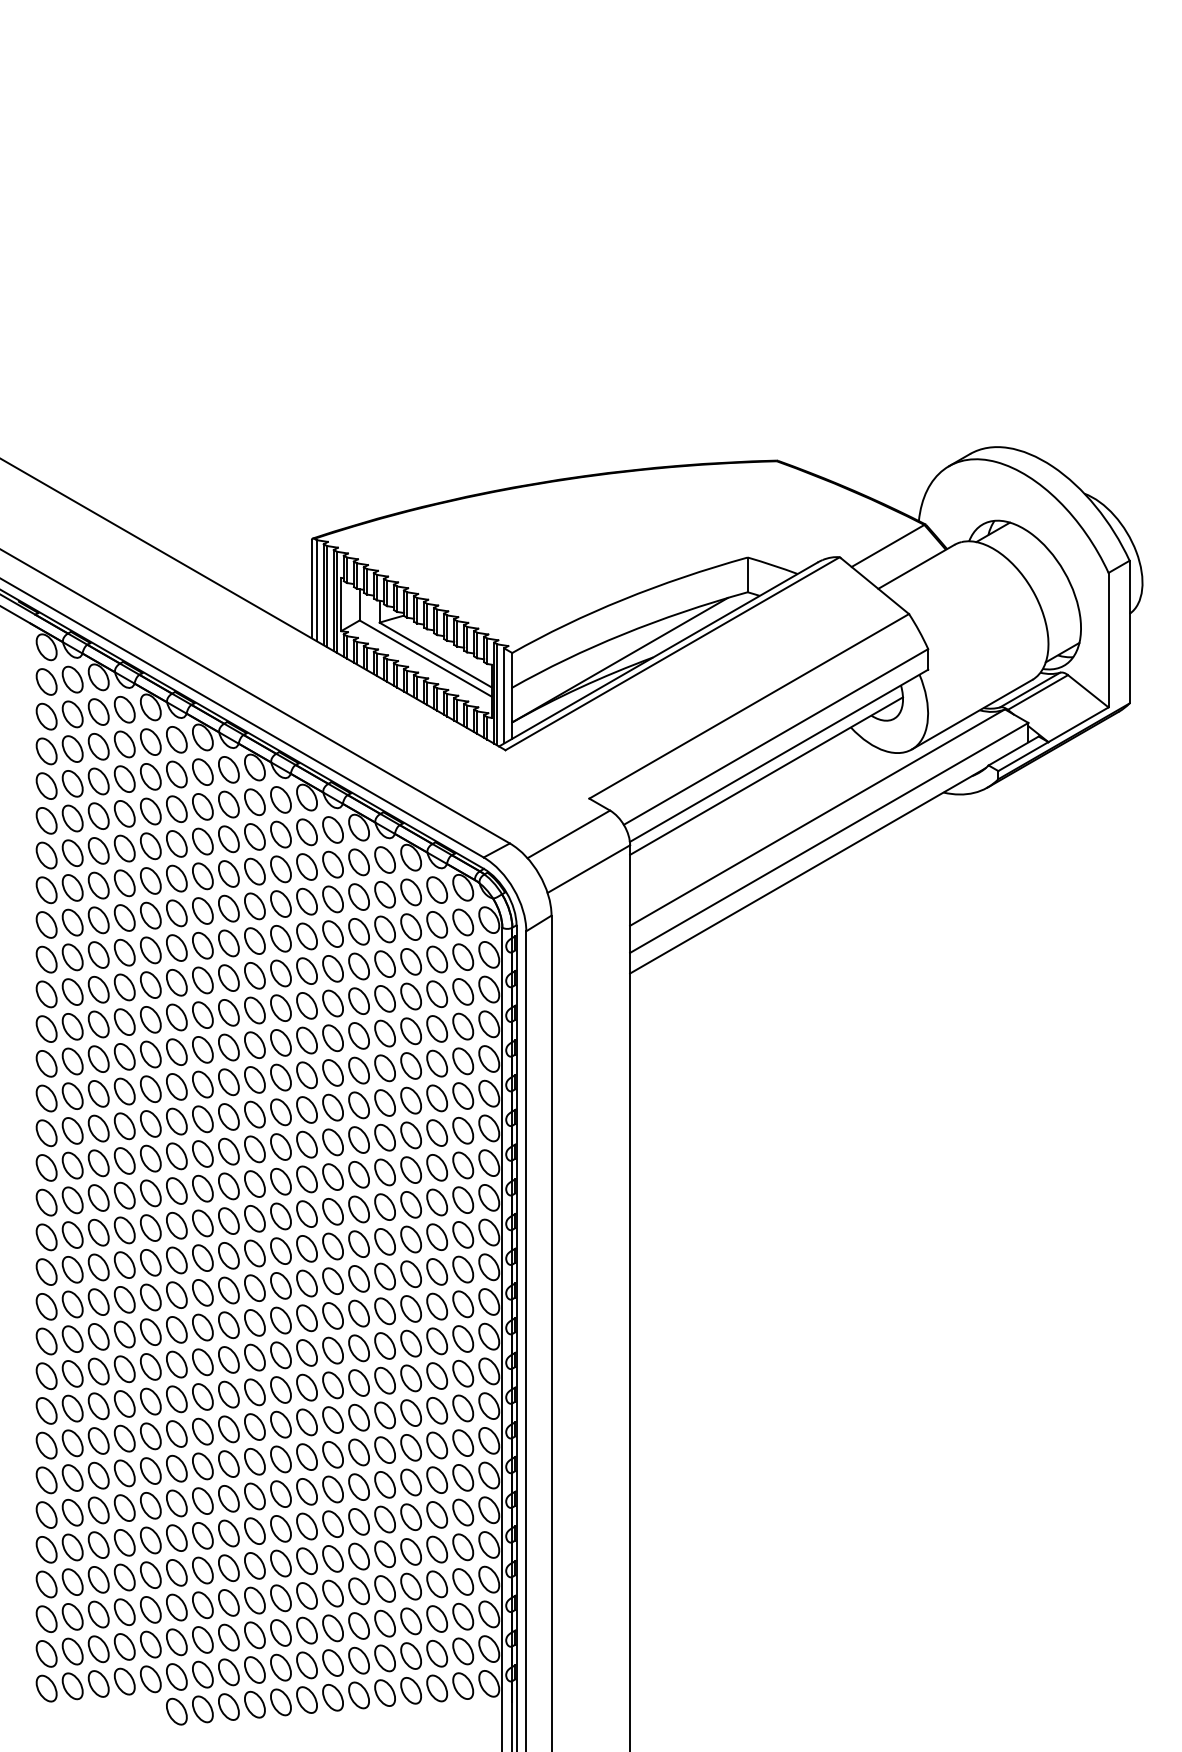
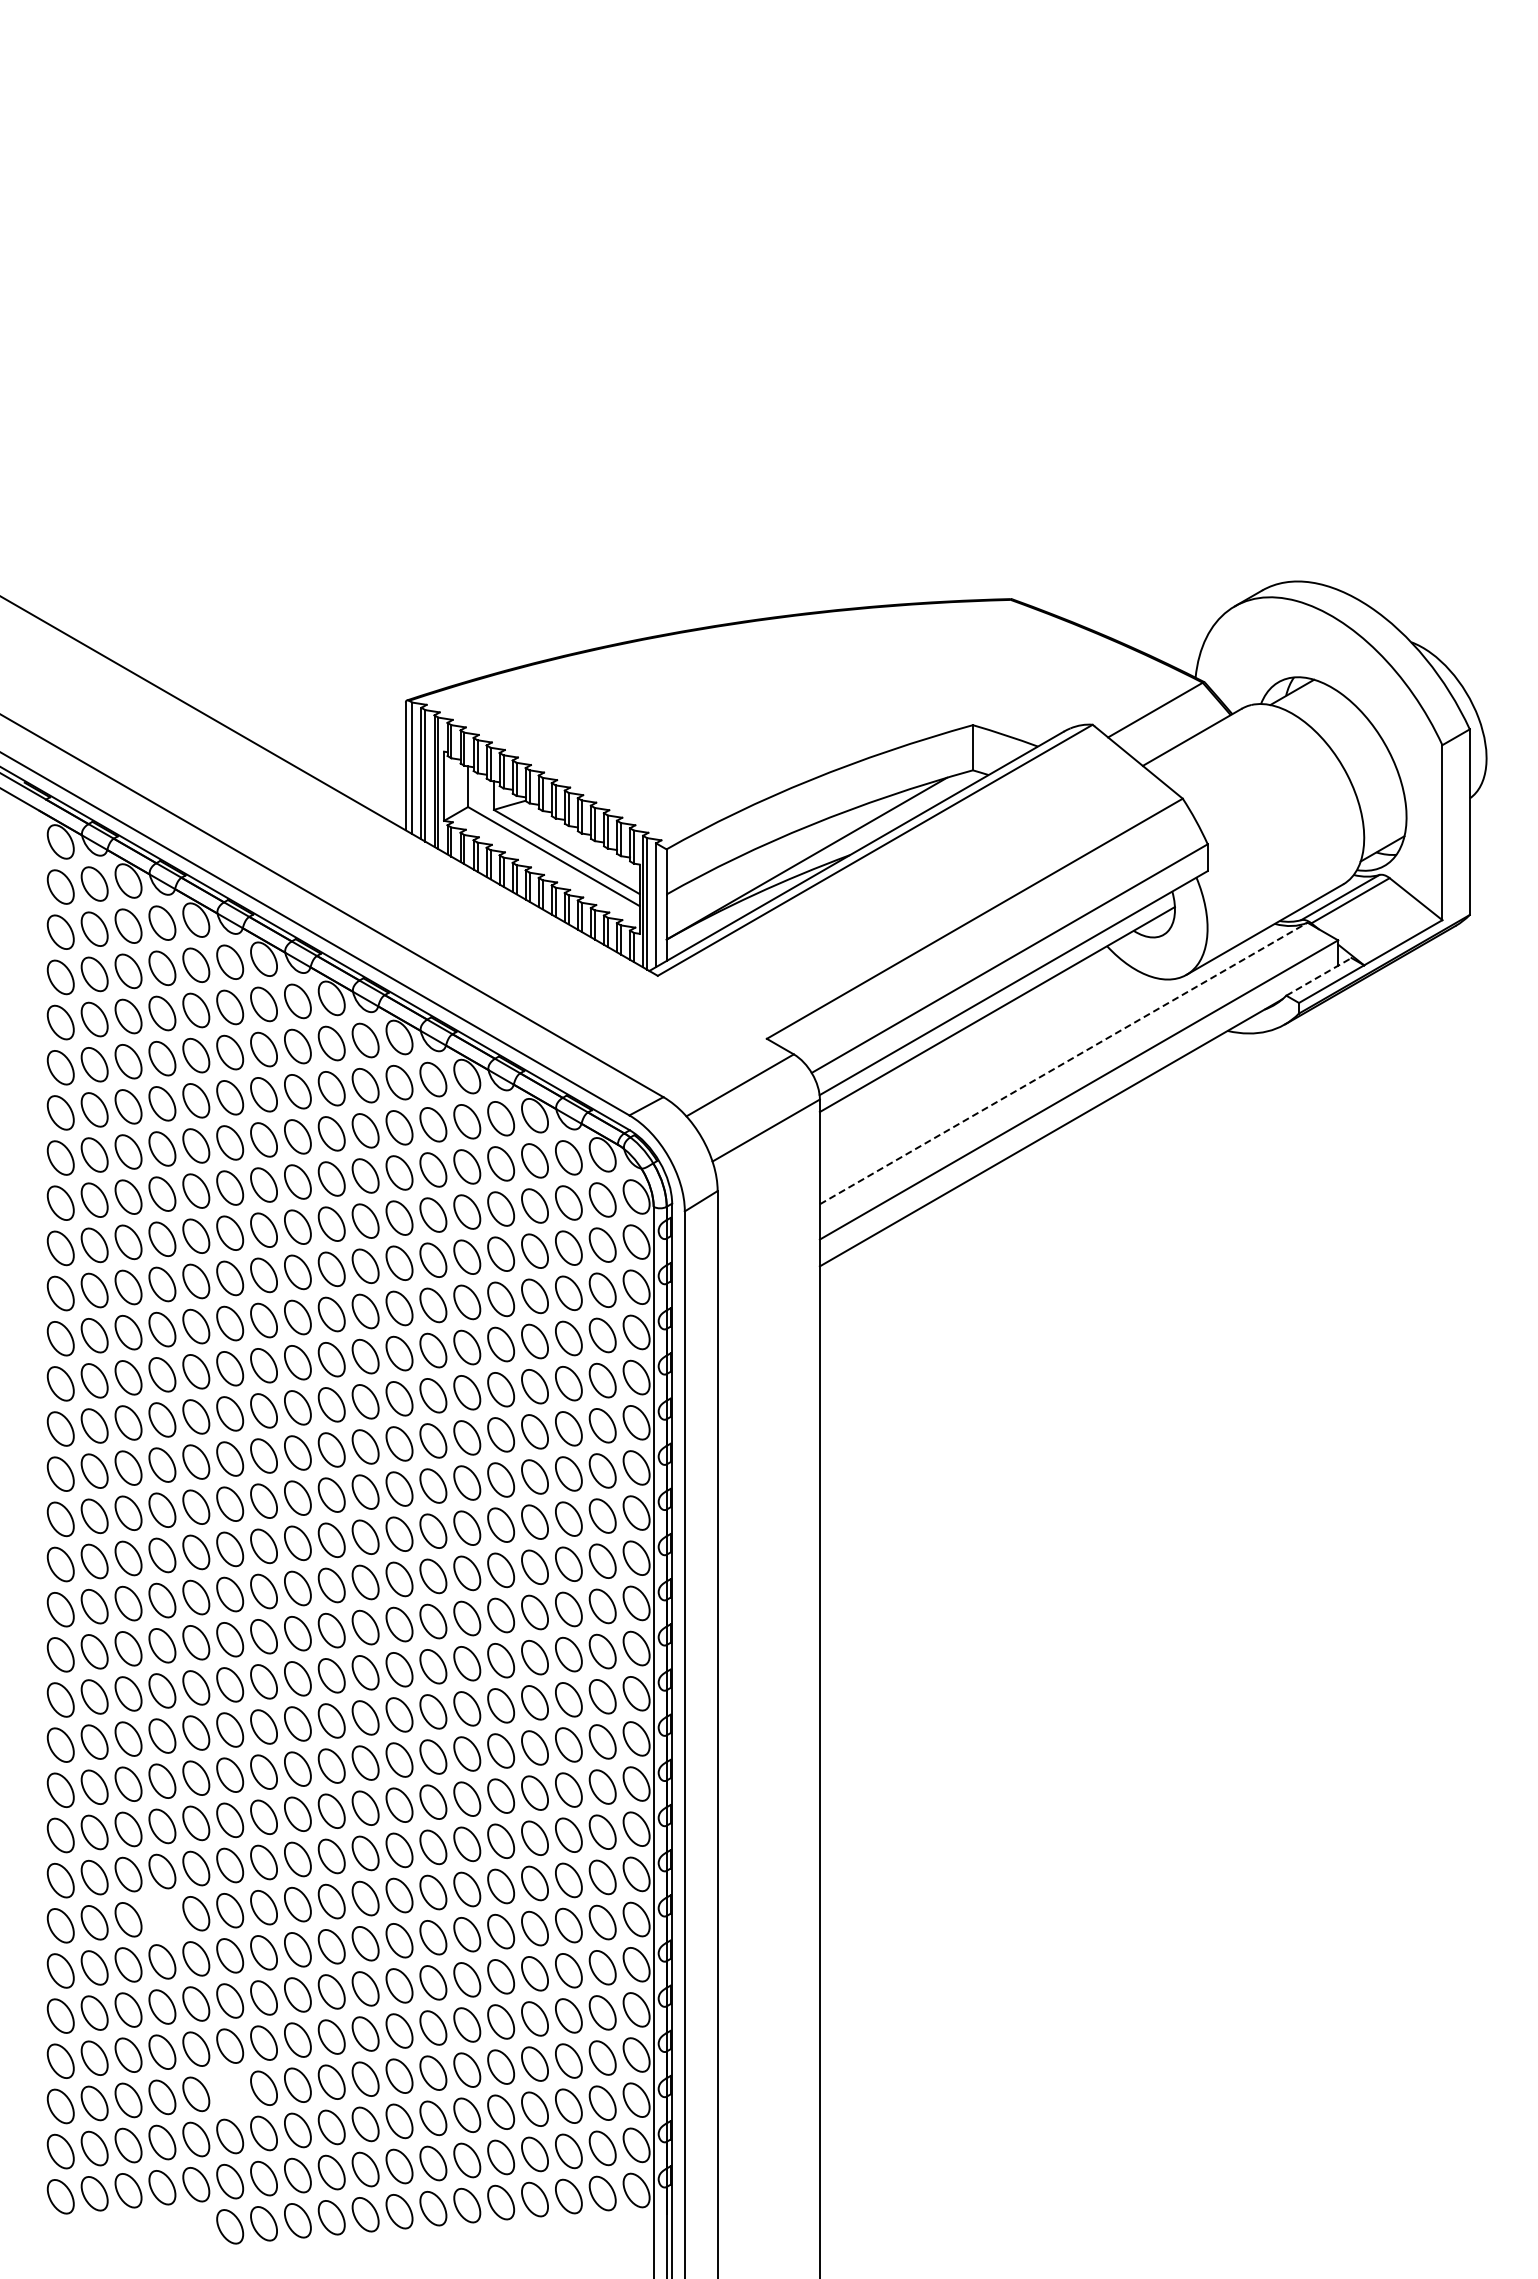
line: (1013, 750) -> (1318, 976), solid -> dashed
line: (817, 817) -> (1063, 1063), solid -> dashed
part: (124, 1473) -> (162, 1916), removed
part: (177, 1607) -> (230, 2091), removed

